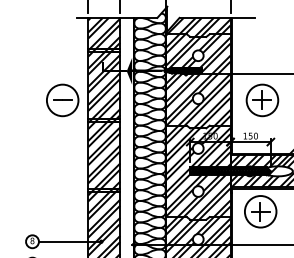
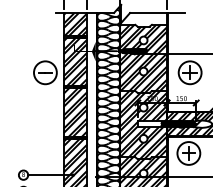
hatch: (198, 22) -> (143, 16), removed
hatch: (206, 170) -> (149, 123), removed

